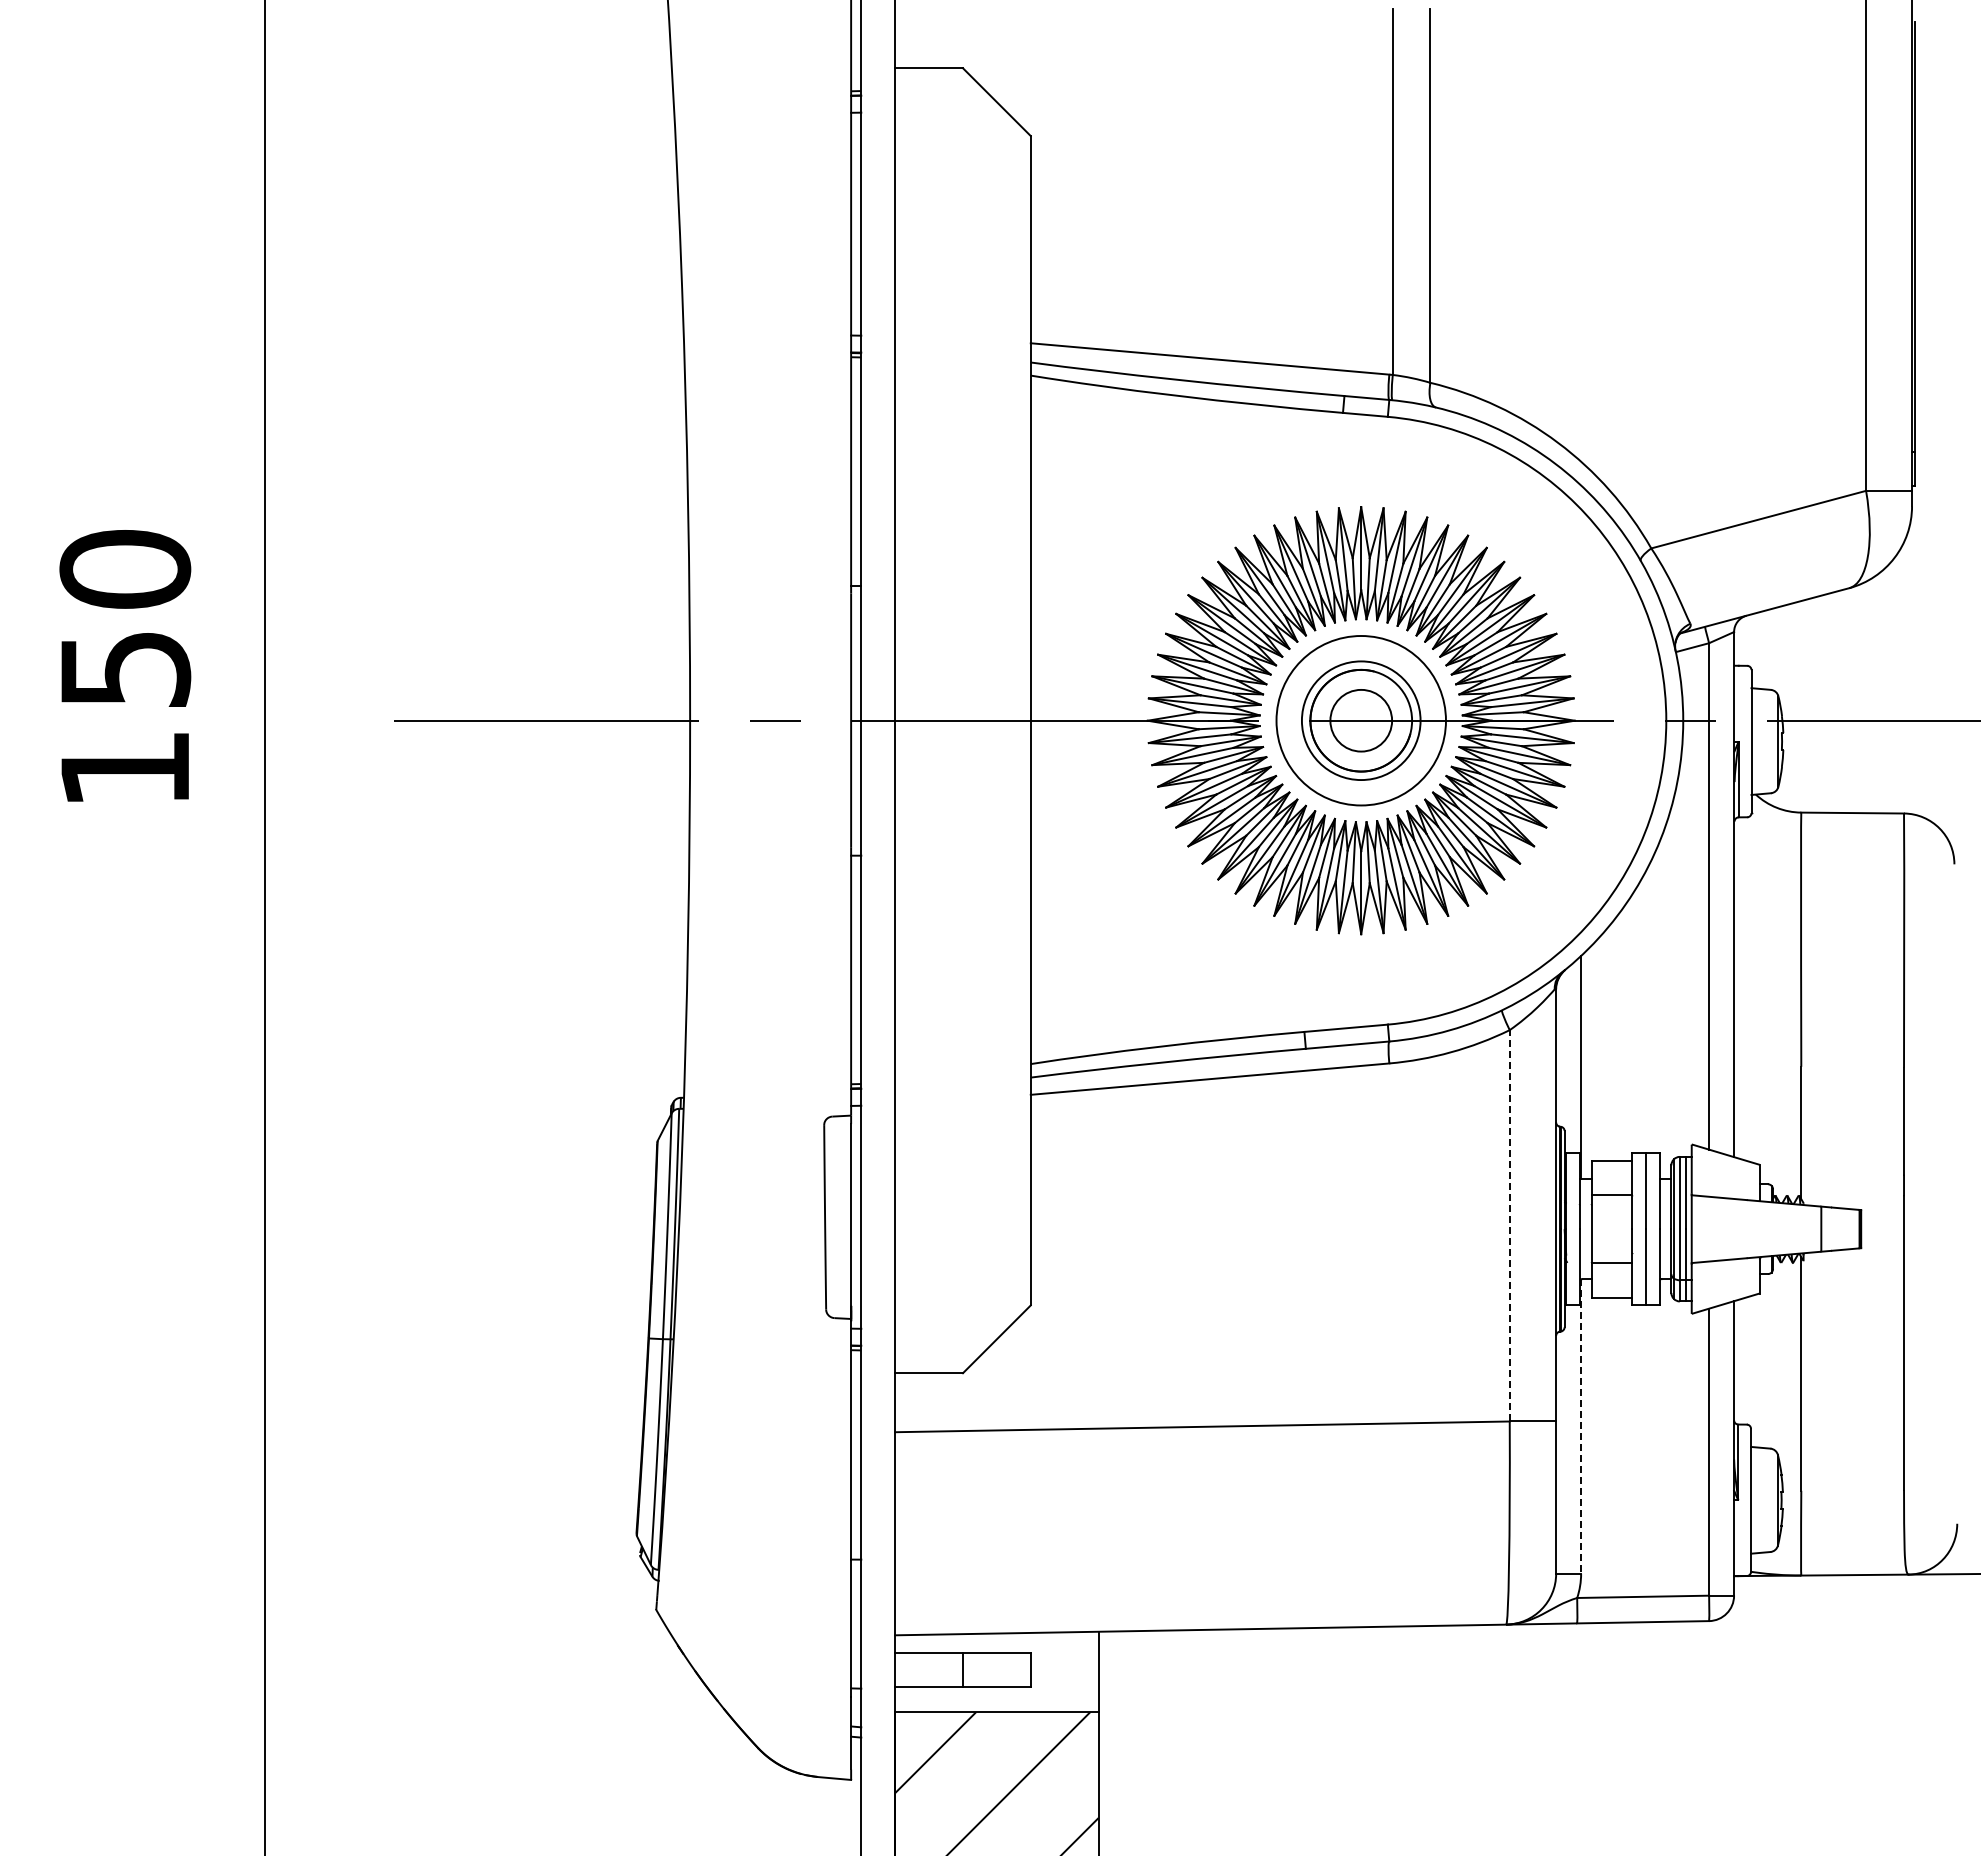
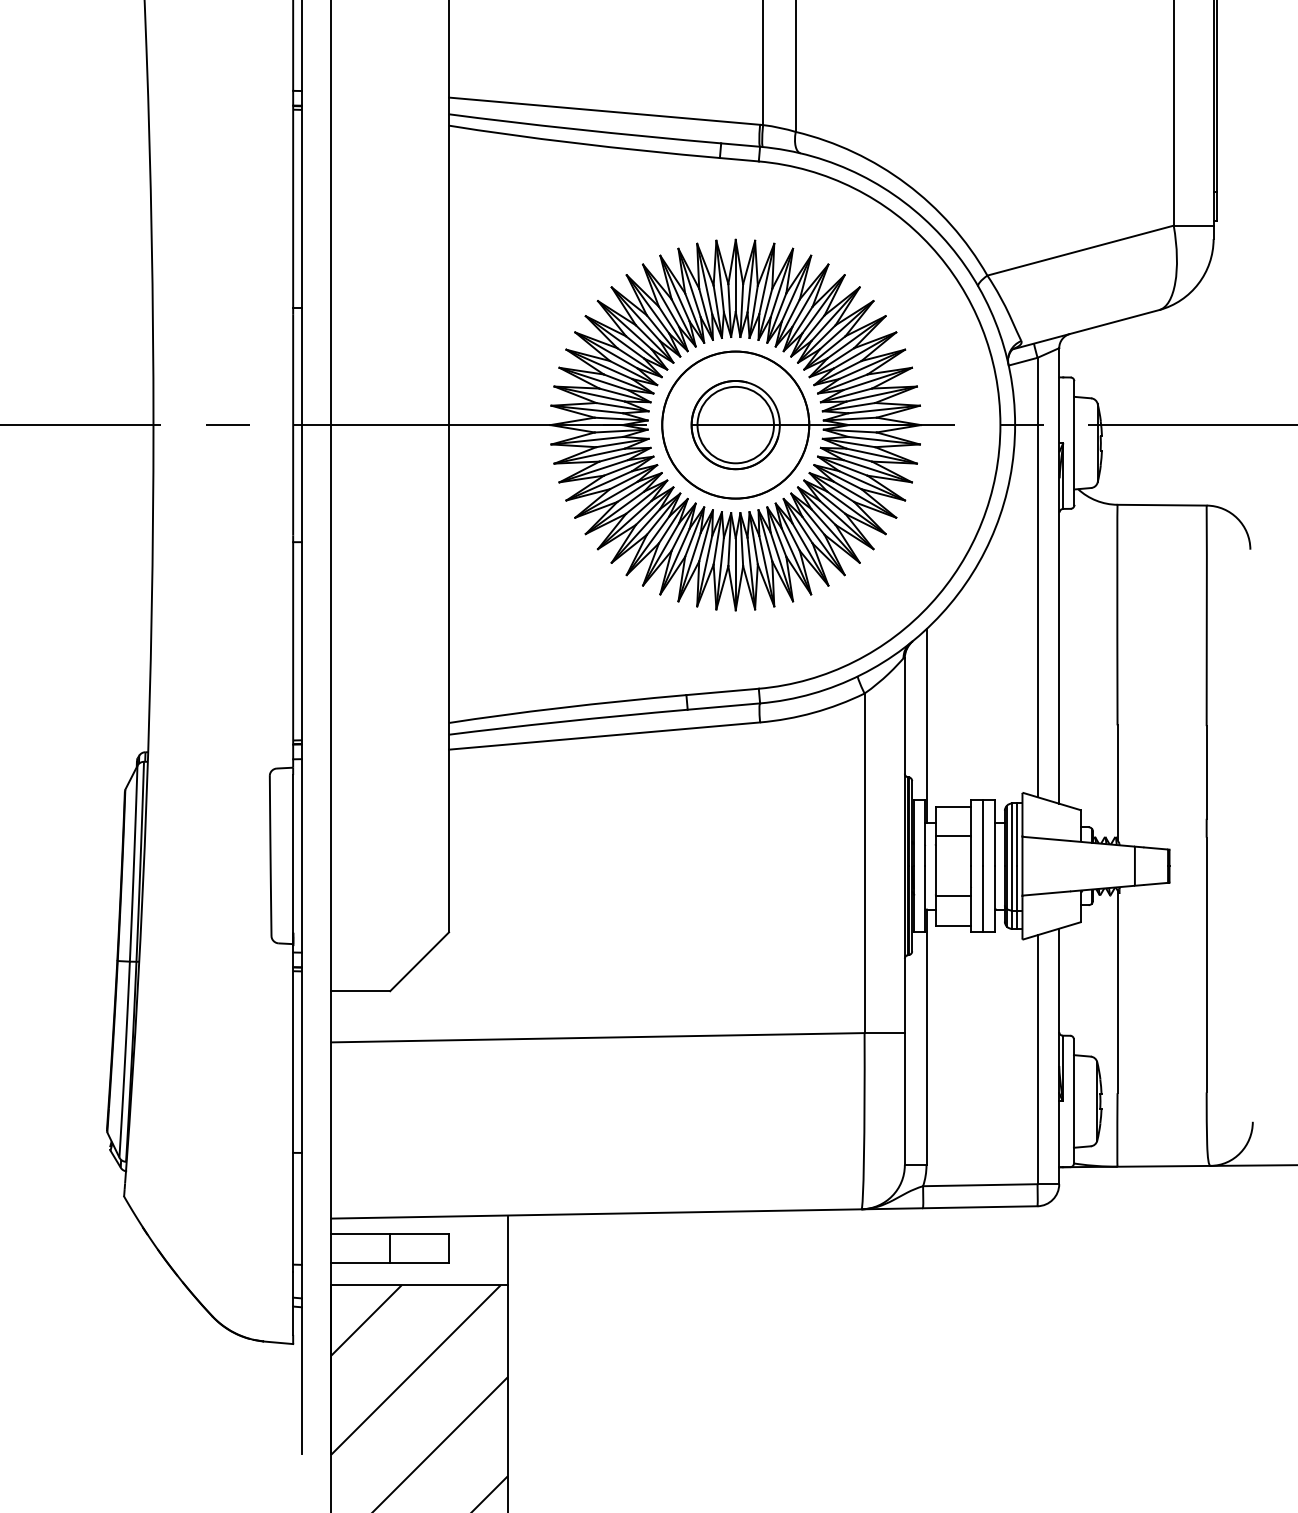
circle: (1360, 720) -> (735, 424), size x1.43
circle: (1361, 720) -> (735, 424), size x1.43
line: (1509, 1225) -> (864, 863), dashed -> solid
line: (1581, 1426) -> (926, 1037), dashed -> solid

